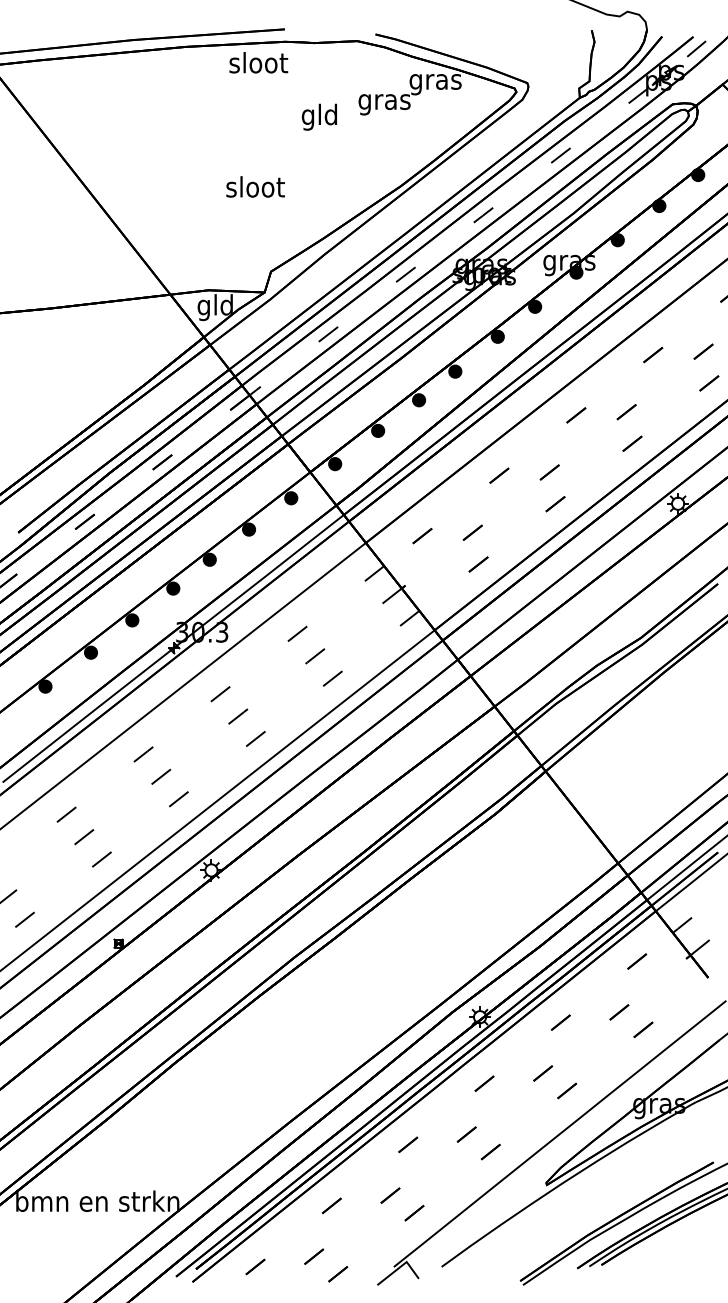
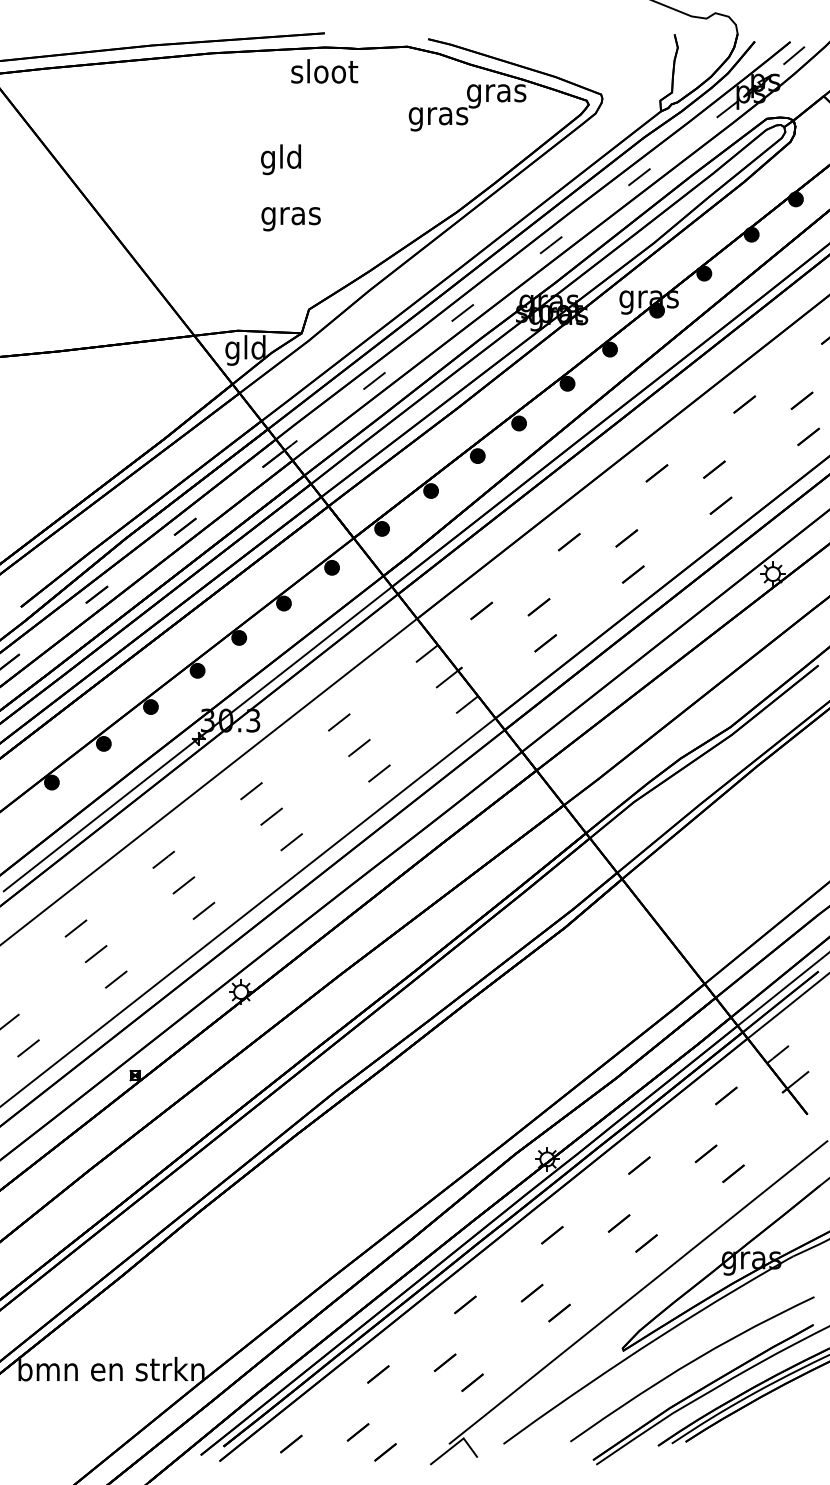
text: (258, 62) -> (324, 71), moved
text: (318, 116) -> (279, 158), moved
text: (255, 189) -> (291, 215), sloot -> gras
curve: (604, 1197) -> (689, 1364), added

